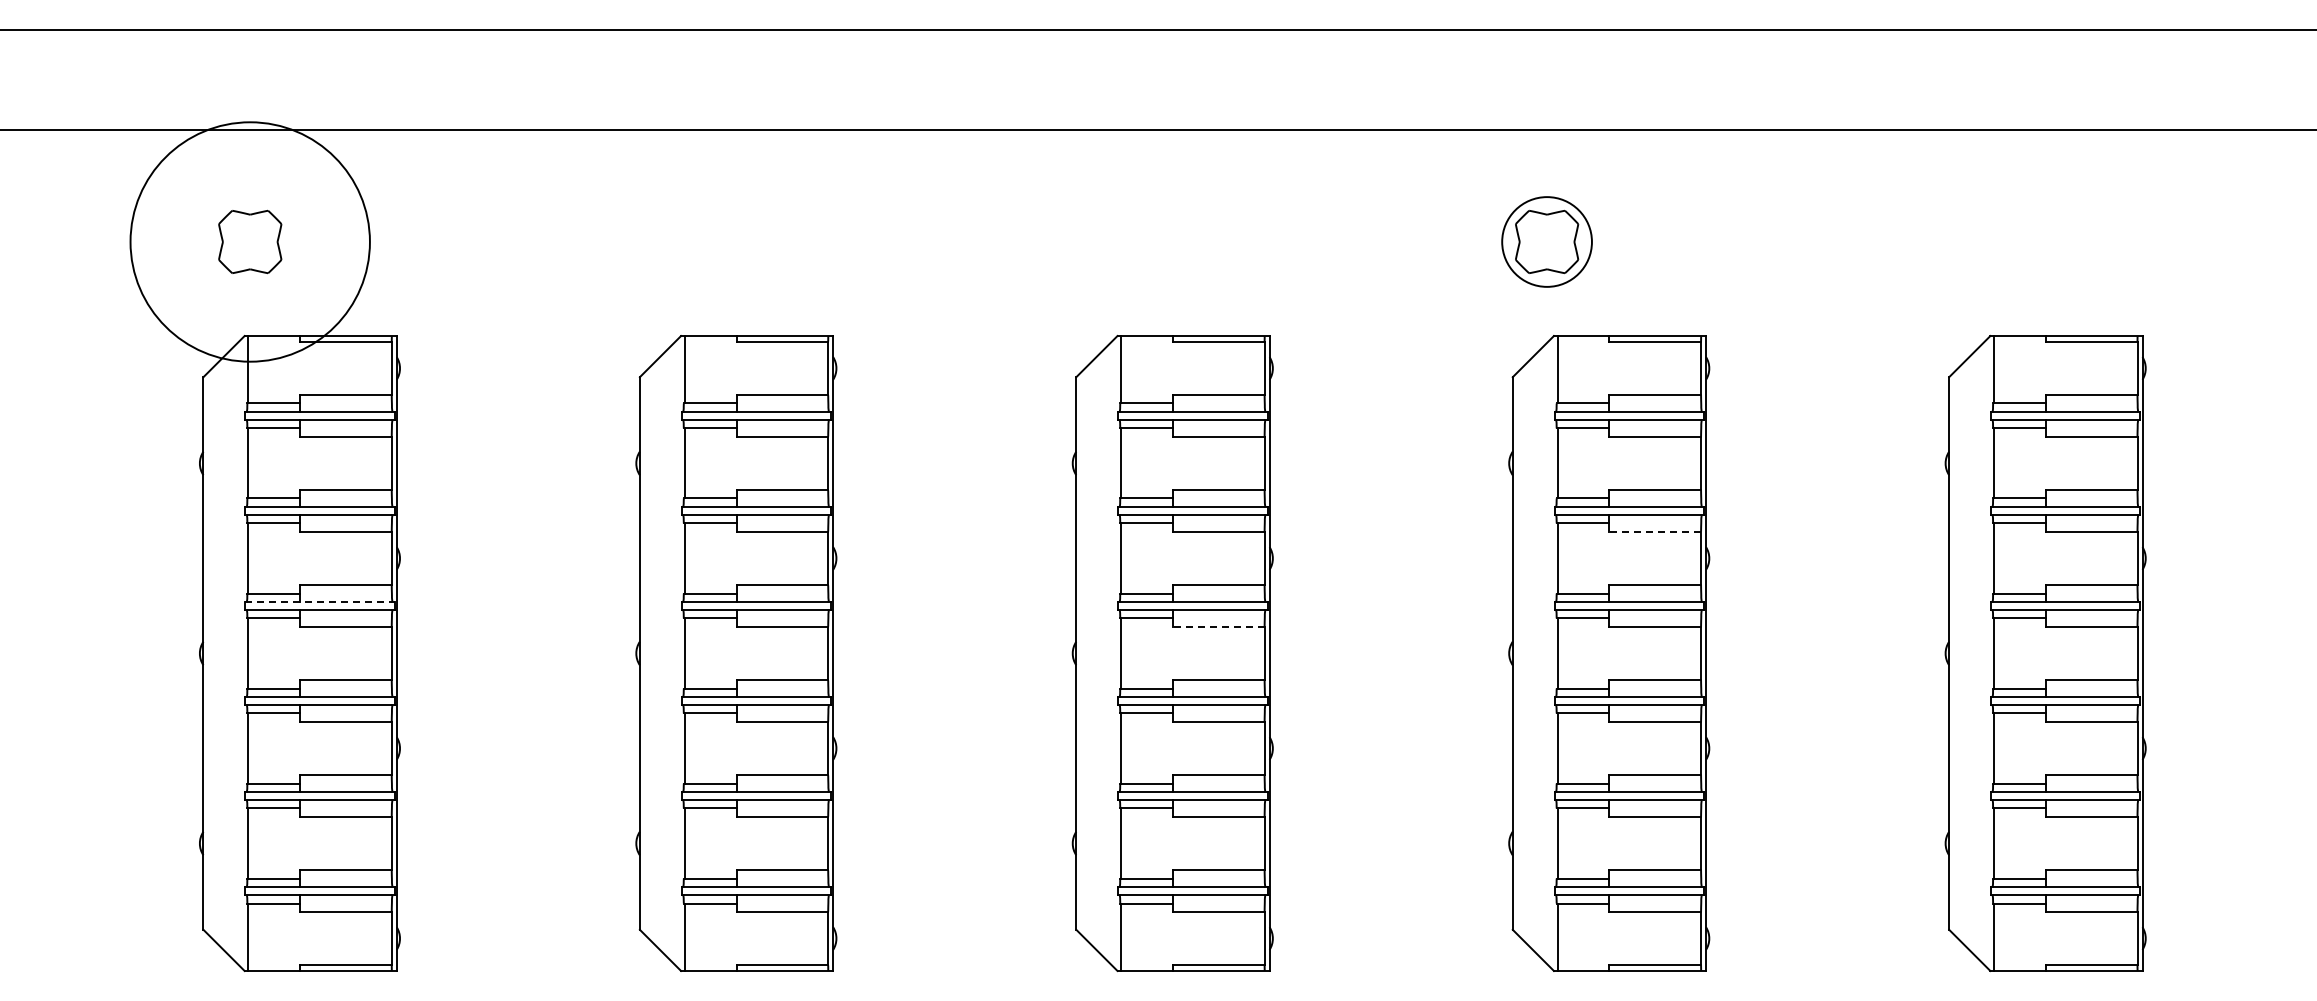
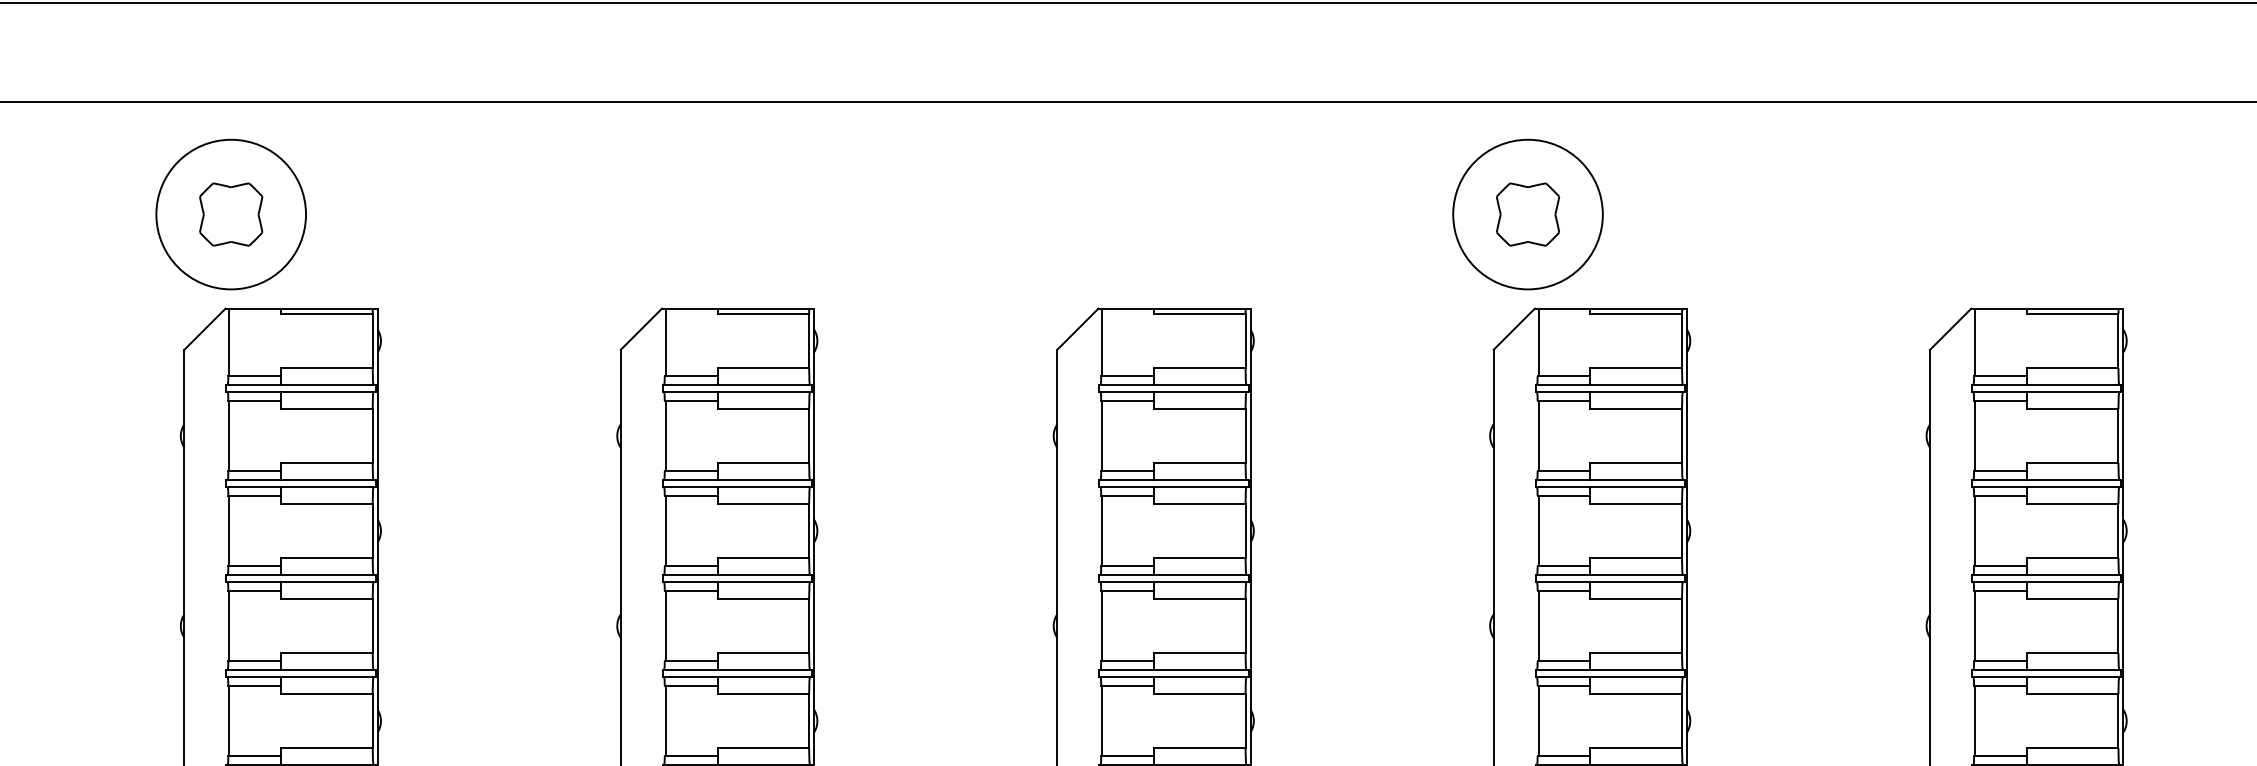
circle: (250, 241) -> (231, 214), size x0.62
circle: (1546, 241) -> (1527, 214), size x1.67
line: (1655, 531) -> (1636, 504), dashed -> solid
line: (320, 602) -> (301, 575), dashed -> solid
line: (1218, 626) -> (1199, 599), dashed -> solid

